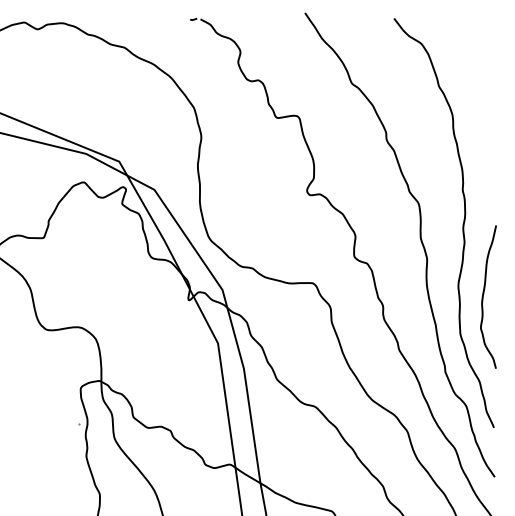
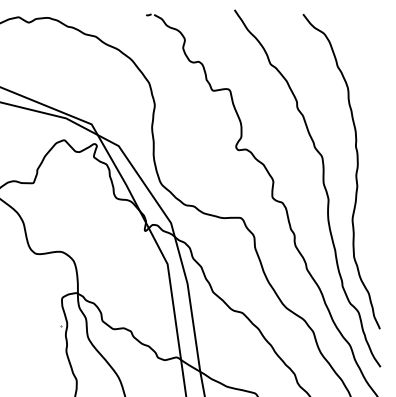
curve: (484, 296) -> (372, 228), removed

